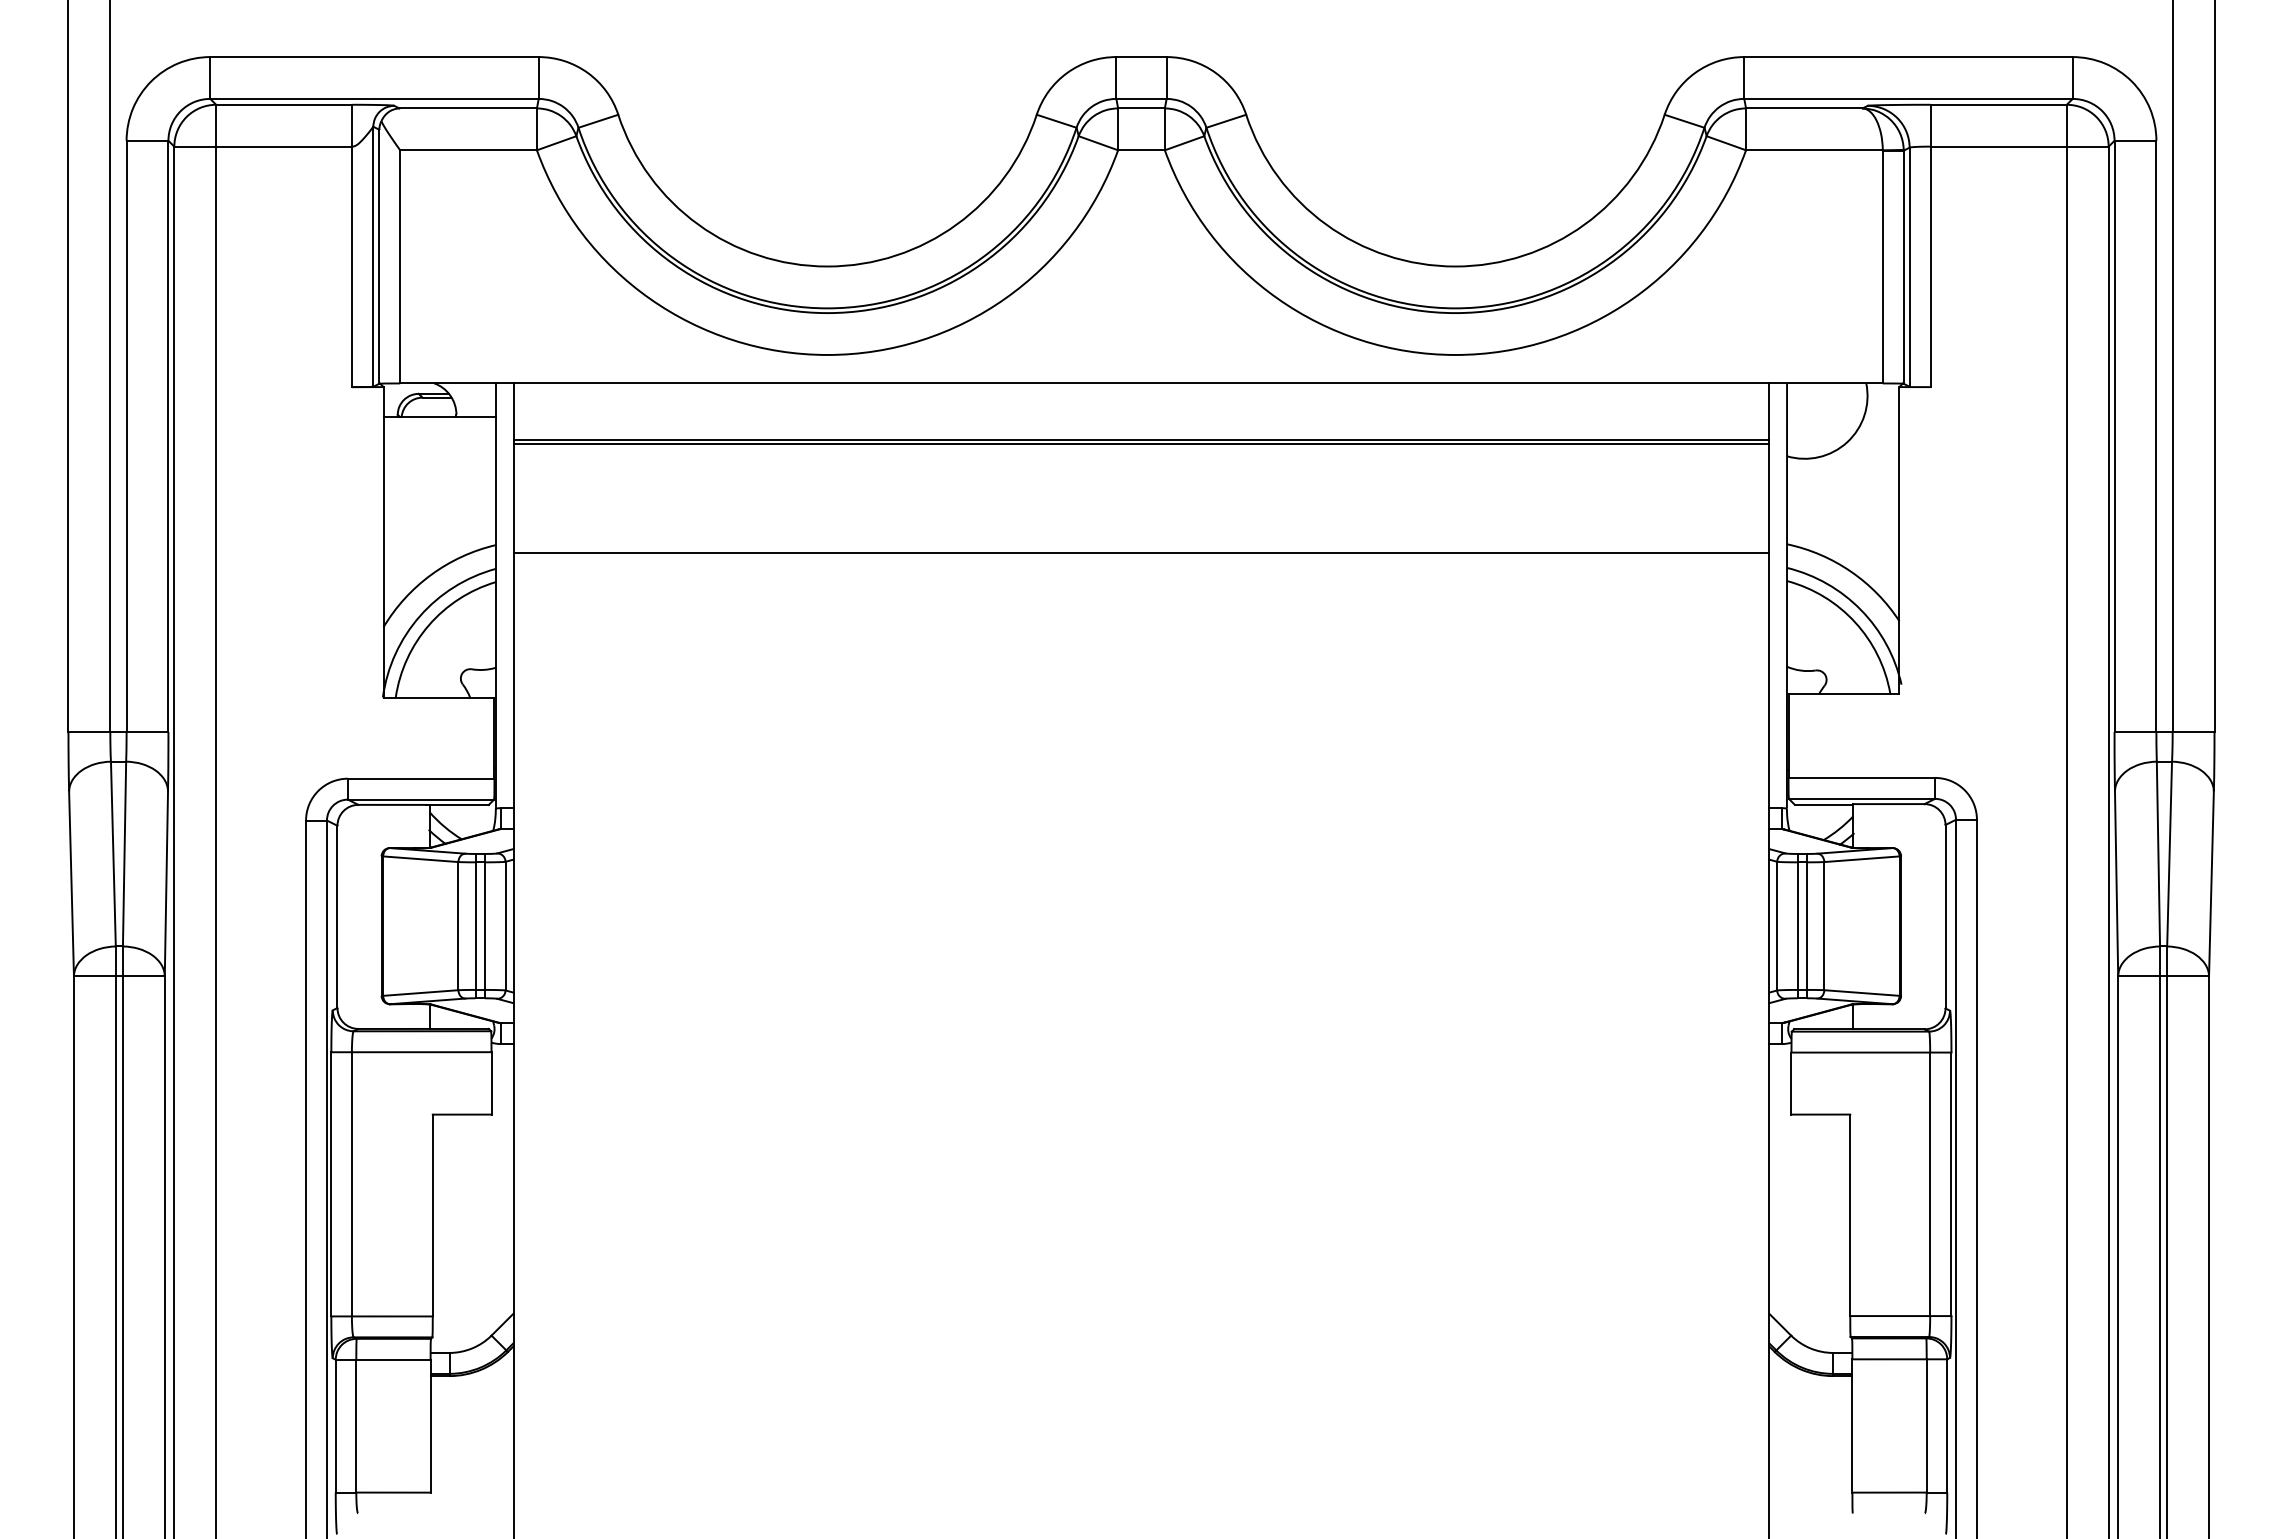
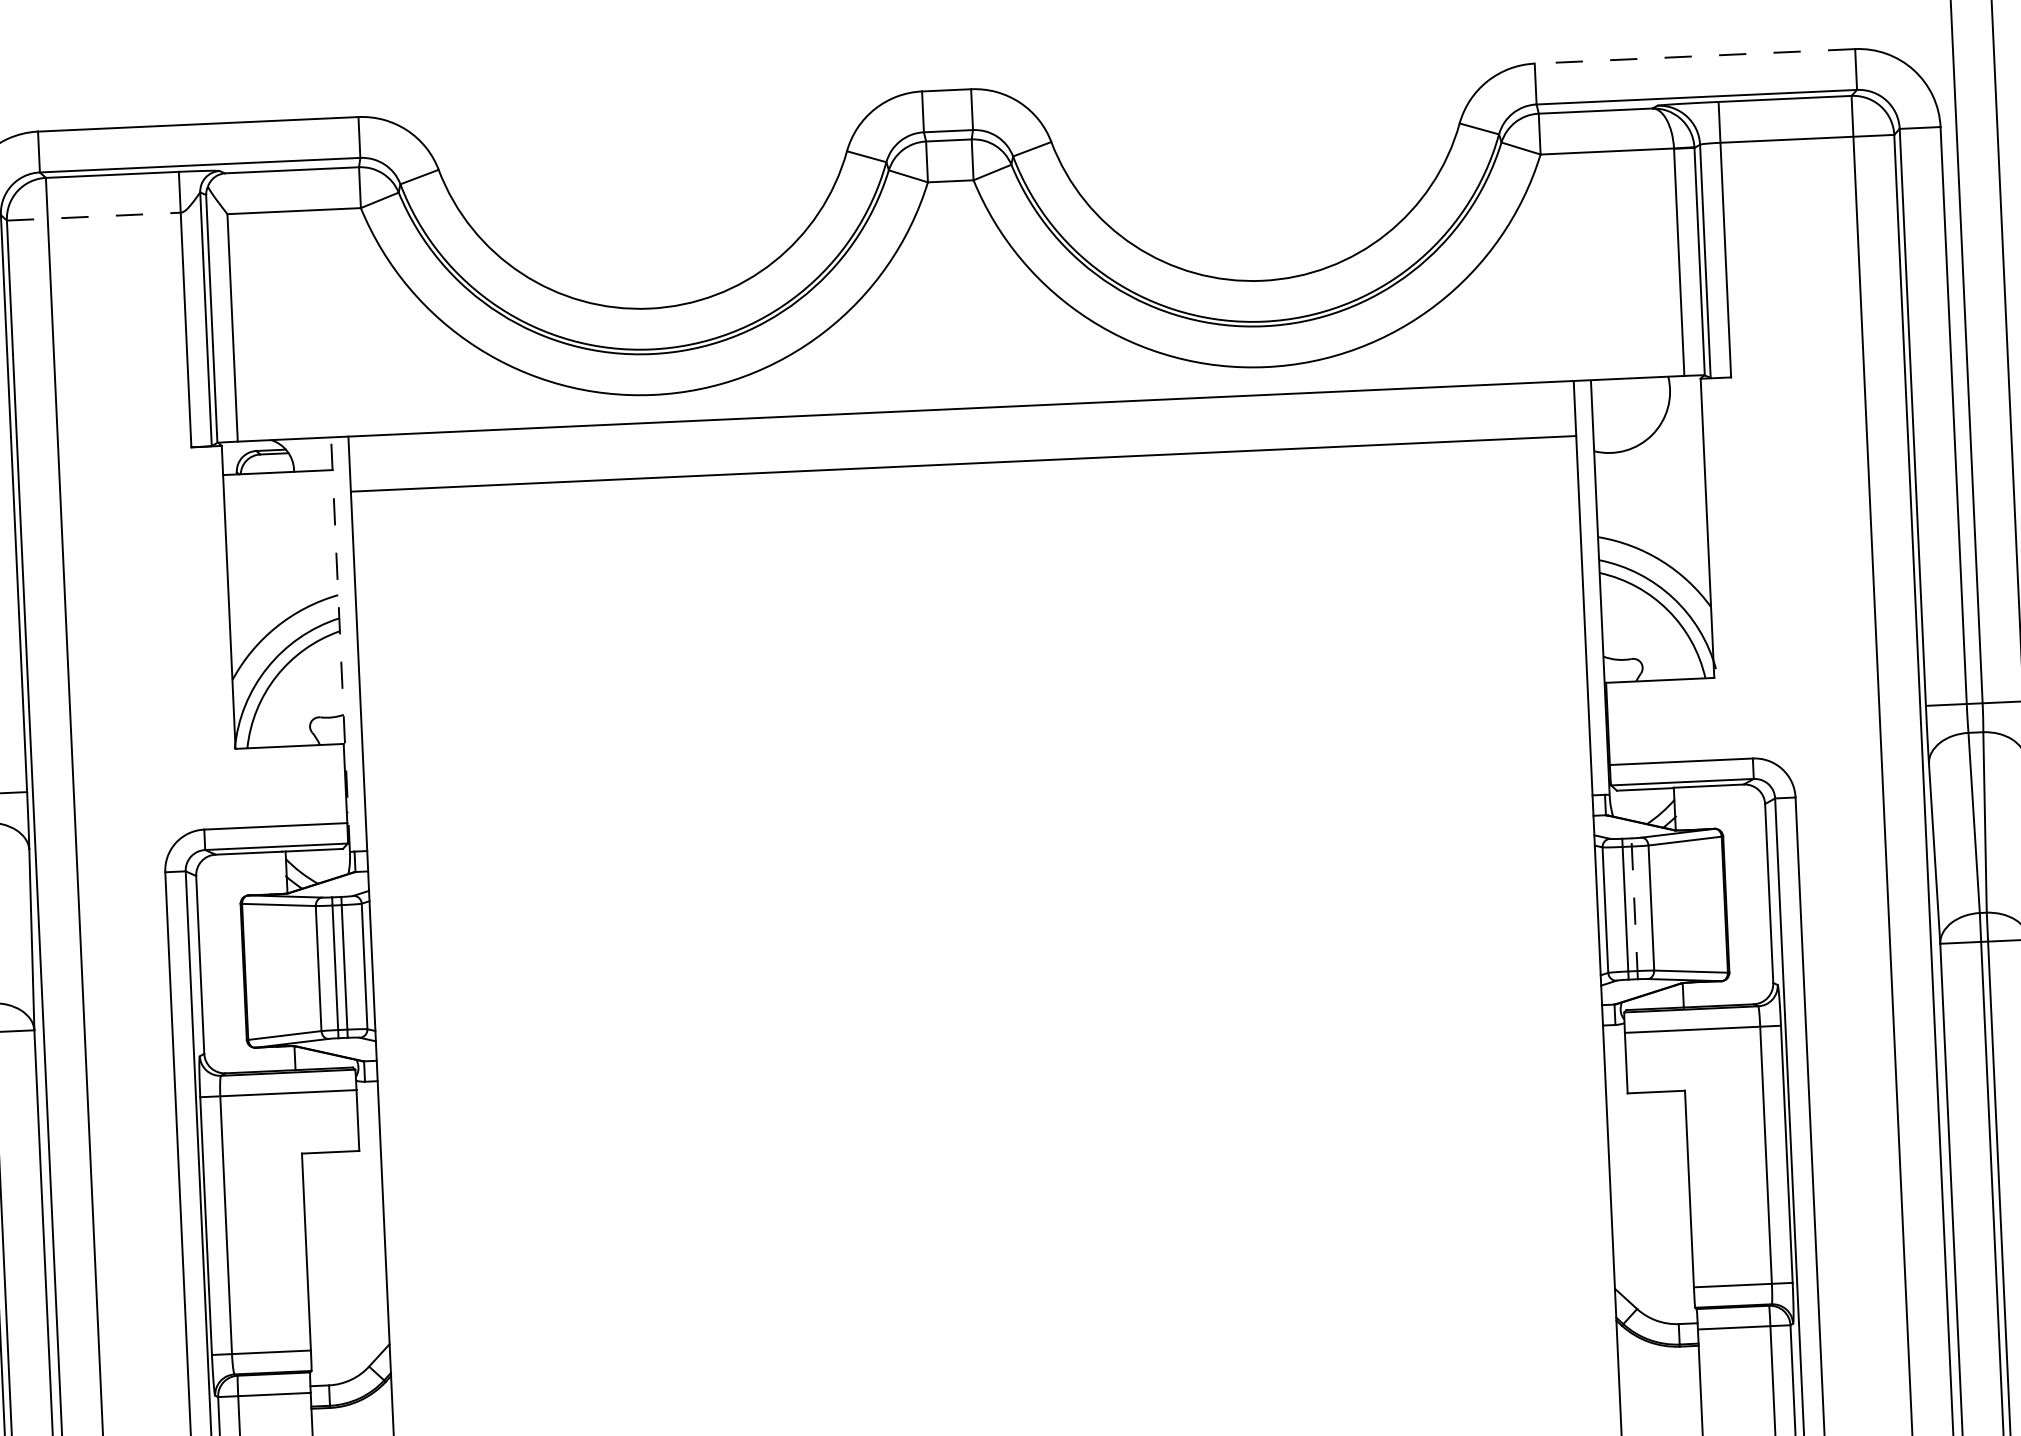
line: (1907, 57) -> (1694, 56), solid -> dashed
line: (263, 146) -> (93, 216), solid -> dashed
line: (1141, 444) -> (963, 468), removed
line: (1141, 552) -> (968, 573), removed
line: (495, 596) -> (340, 645), solid -> dashed
line: (1807, 925) -> (1634, 908), solid -> dashed

